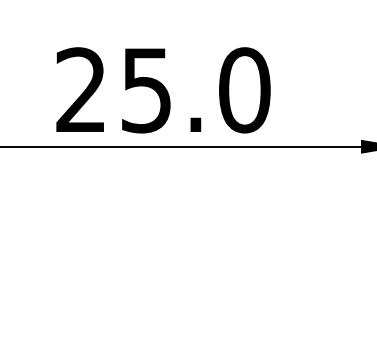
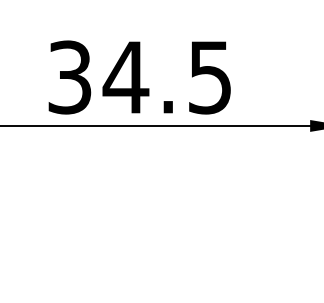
text: (163, 90) -> (140, 77), 25.0 -> 34.5

